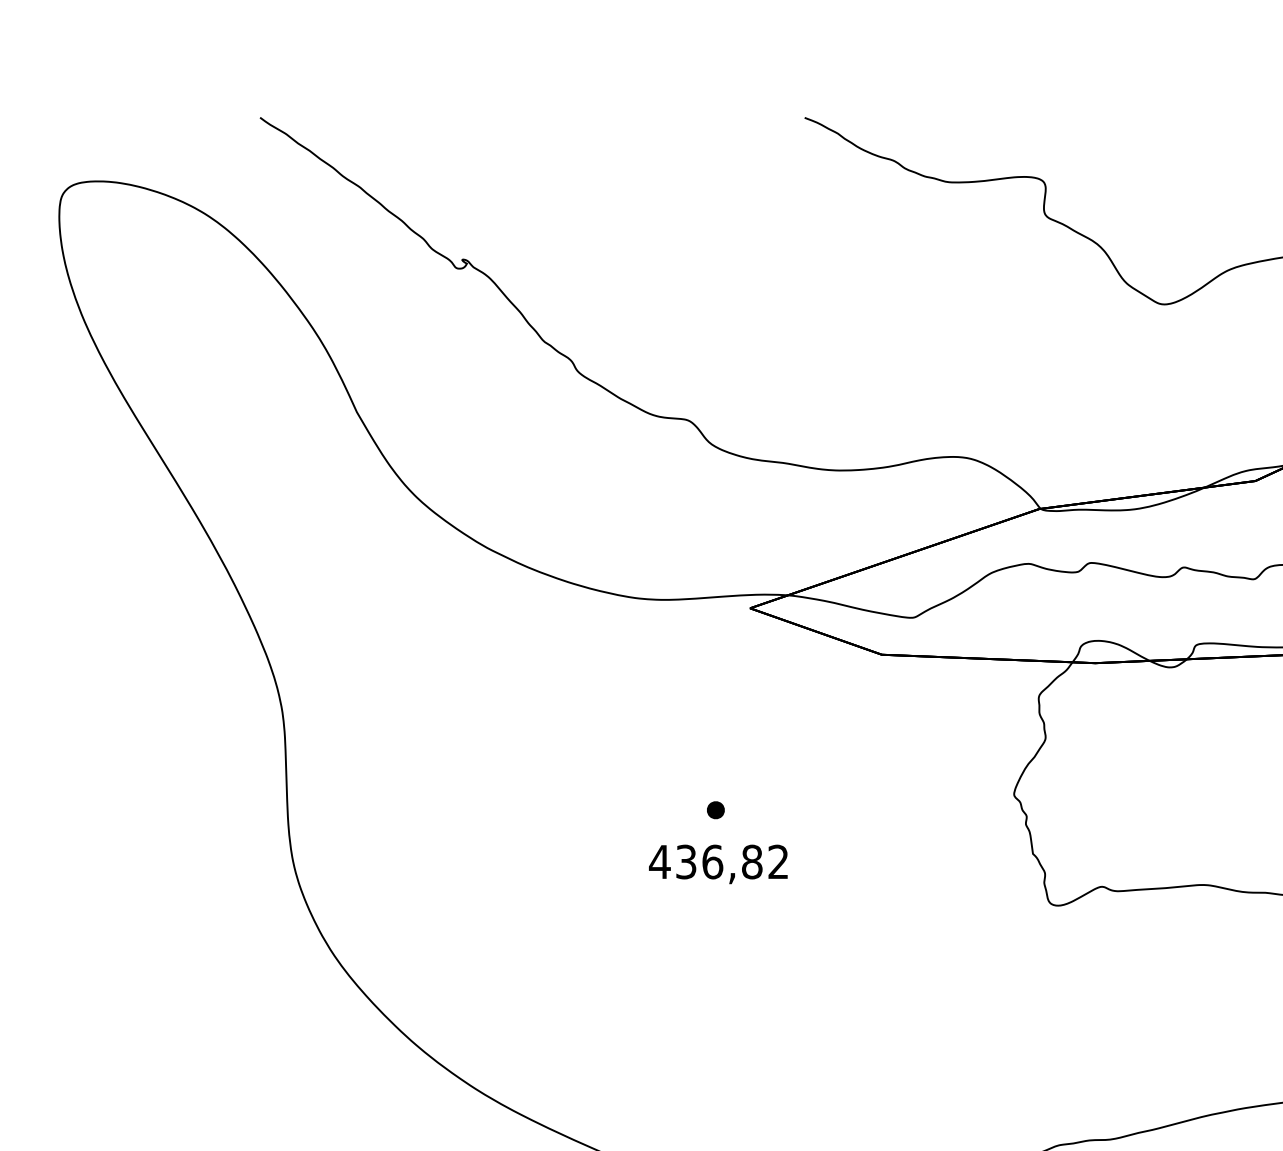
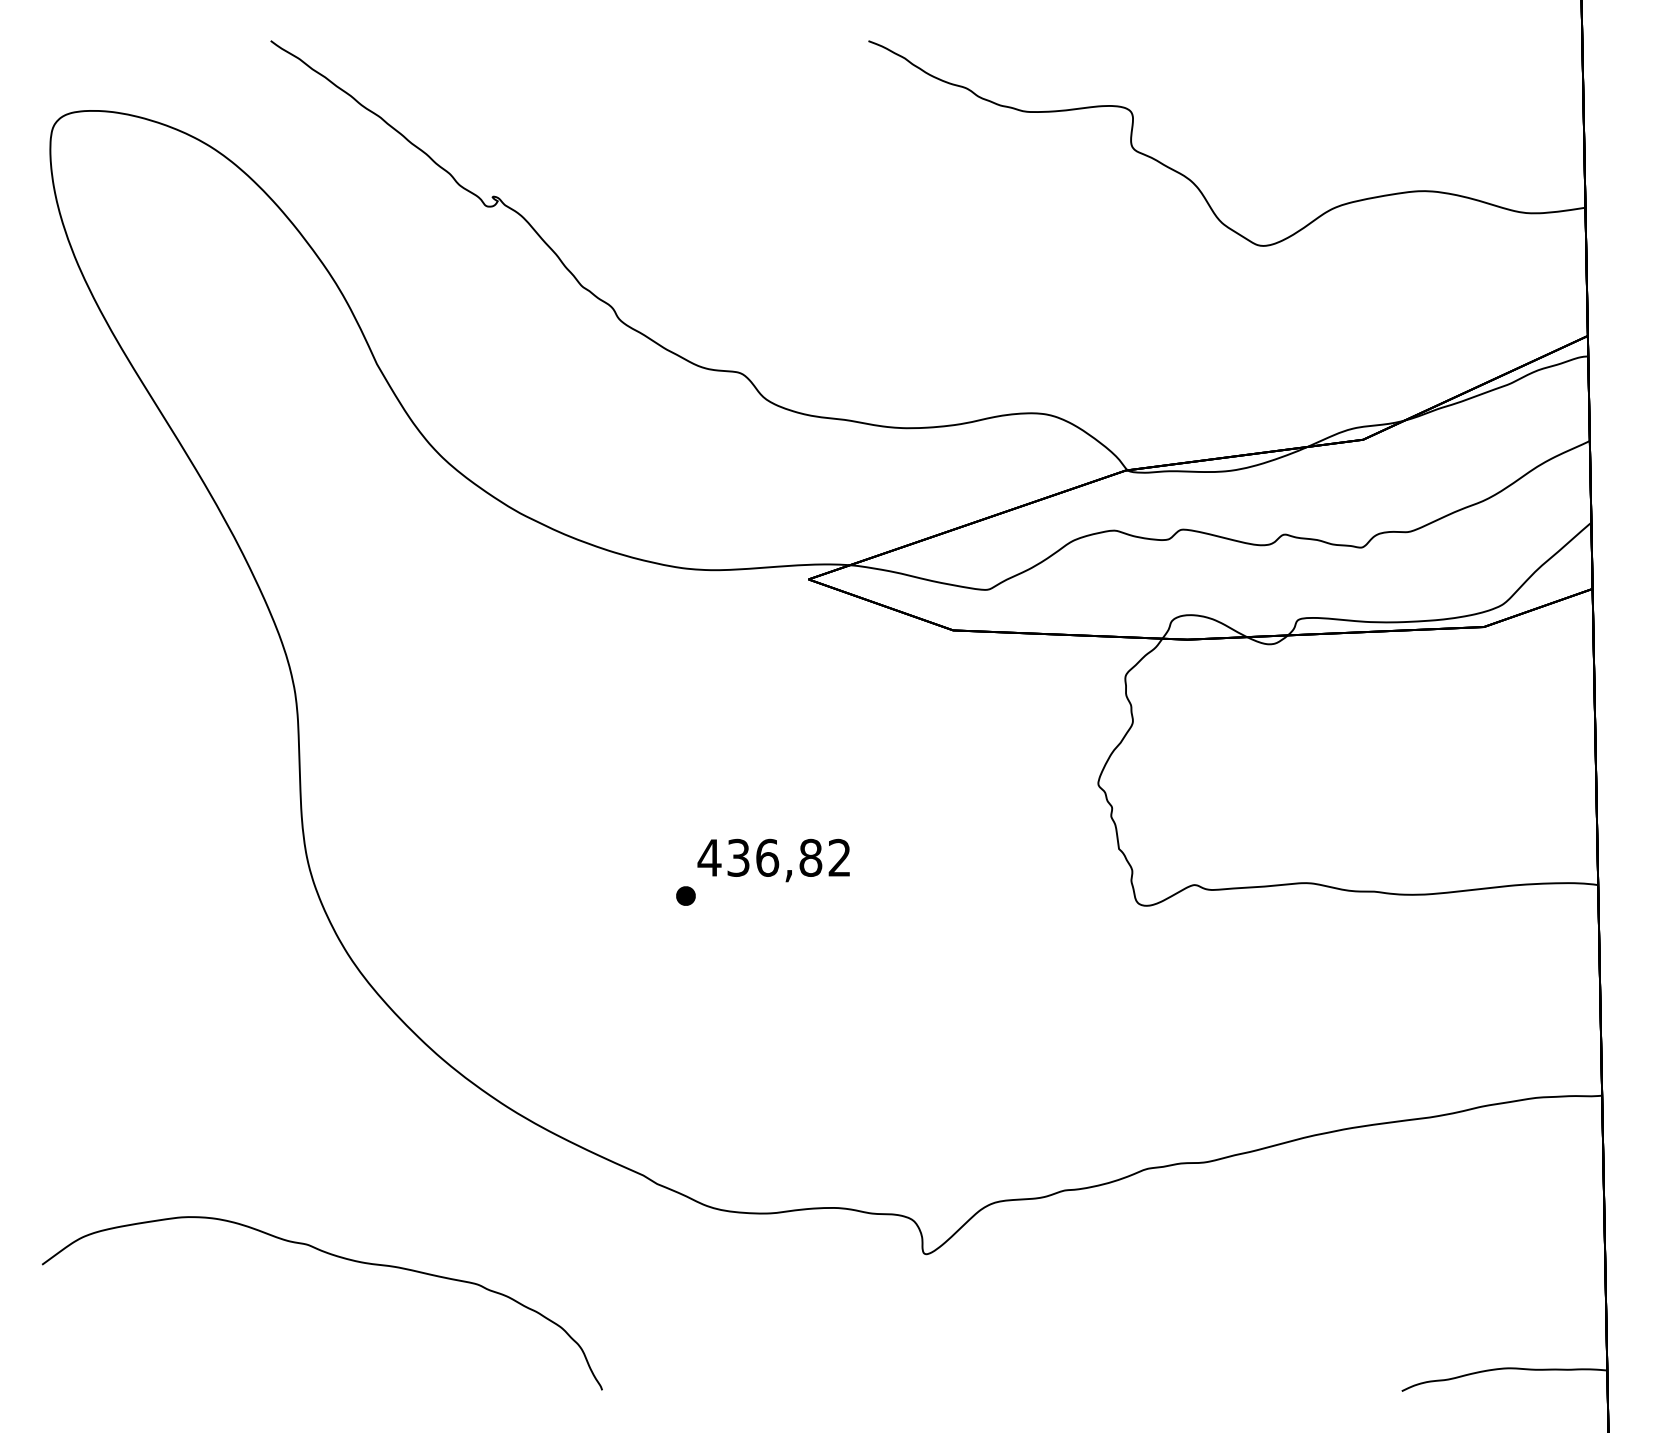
part: (715, 809) -> (685, 895), moved

